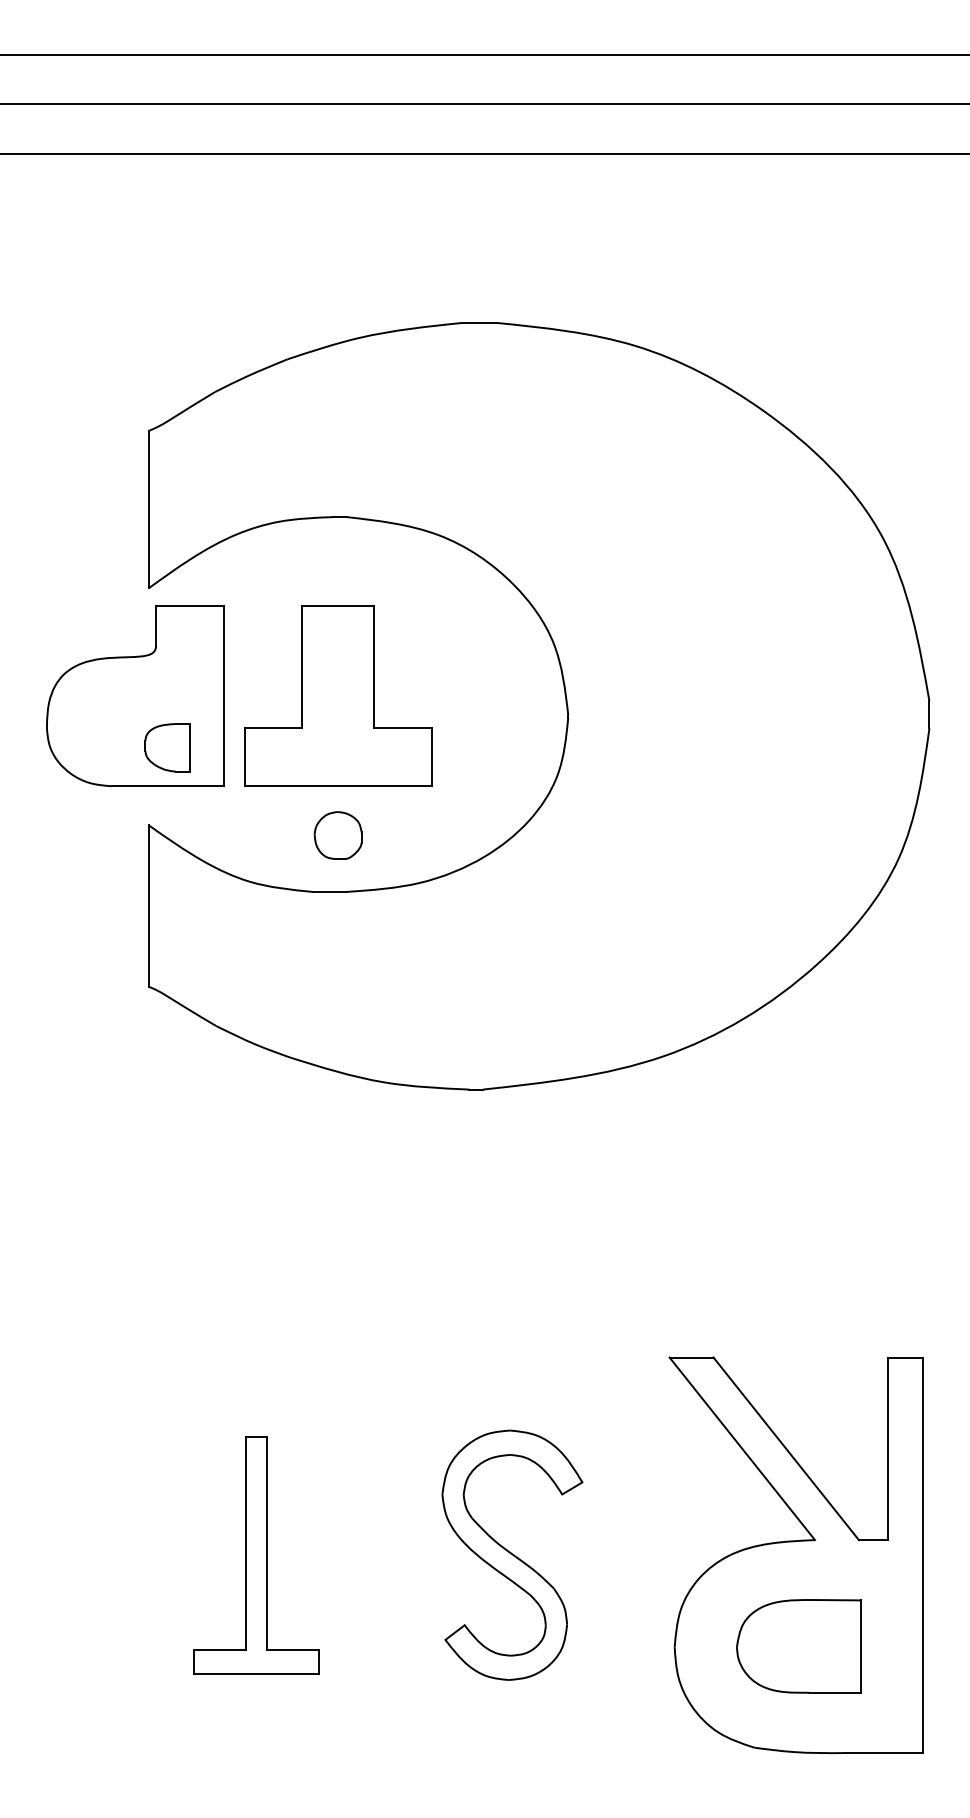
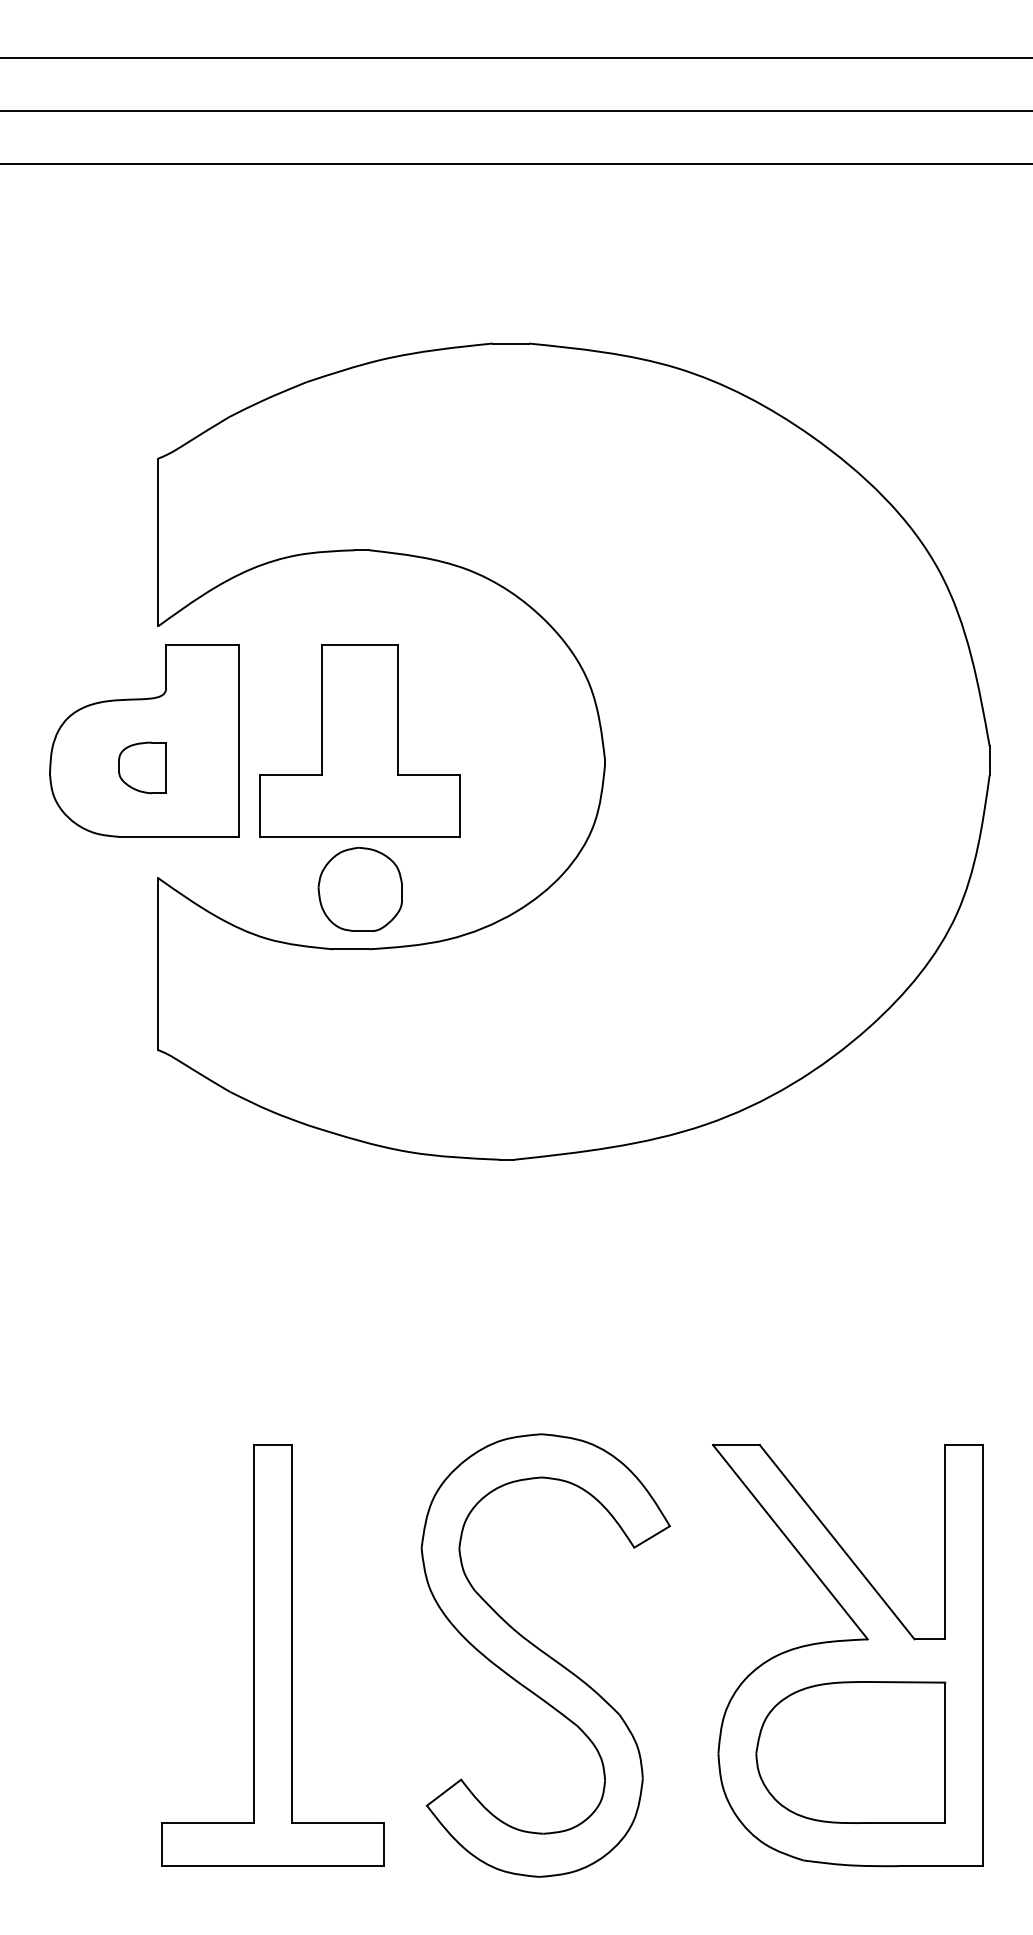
part: (167, 747) -> (142, 767), moved
part: (337, 834) -> (359, 888), size x1.67
part: (255, 1555) -> (272, 1655), size x1.67
part: (512, 1555) -> (545, 1655), size x1.67
part: (798, 1646) -> (850, 1752), size x1.43

